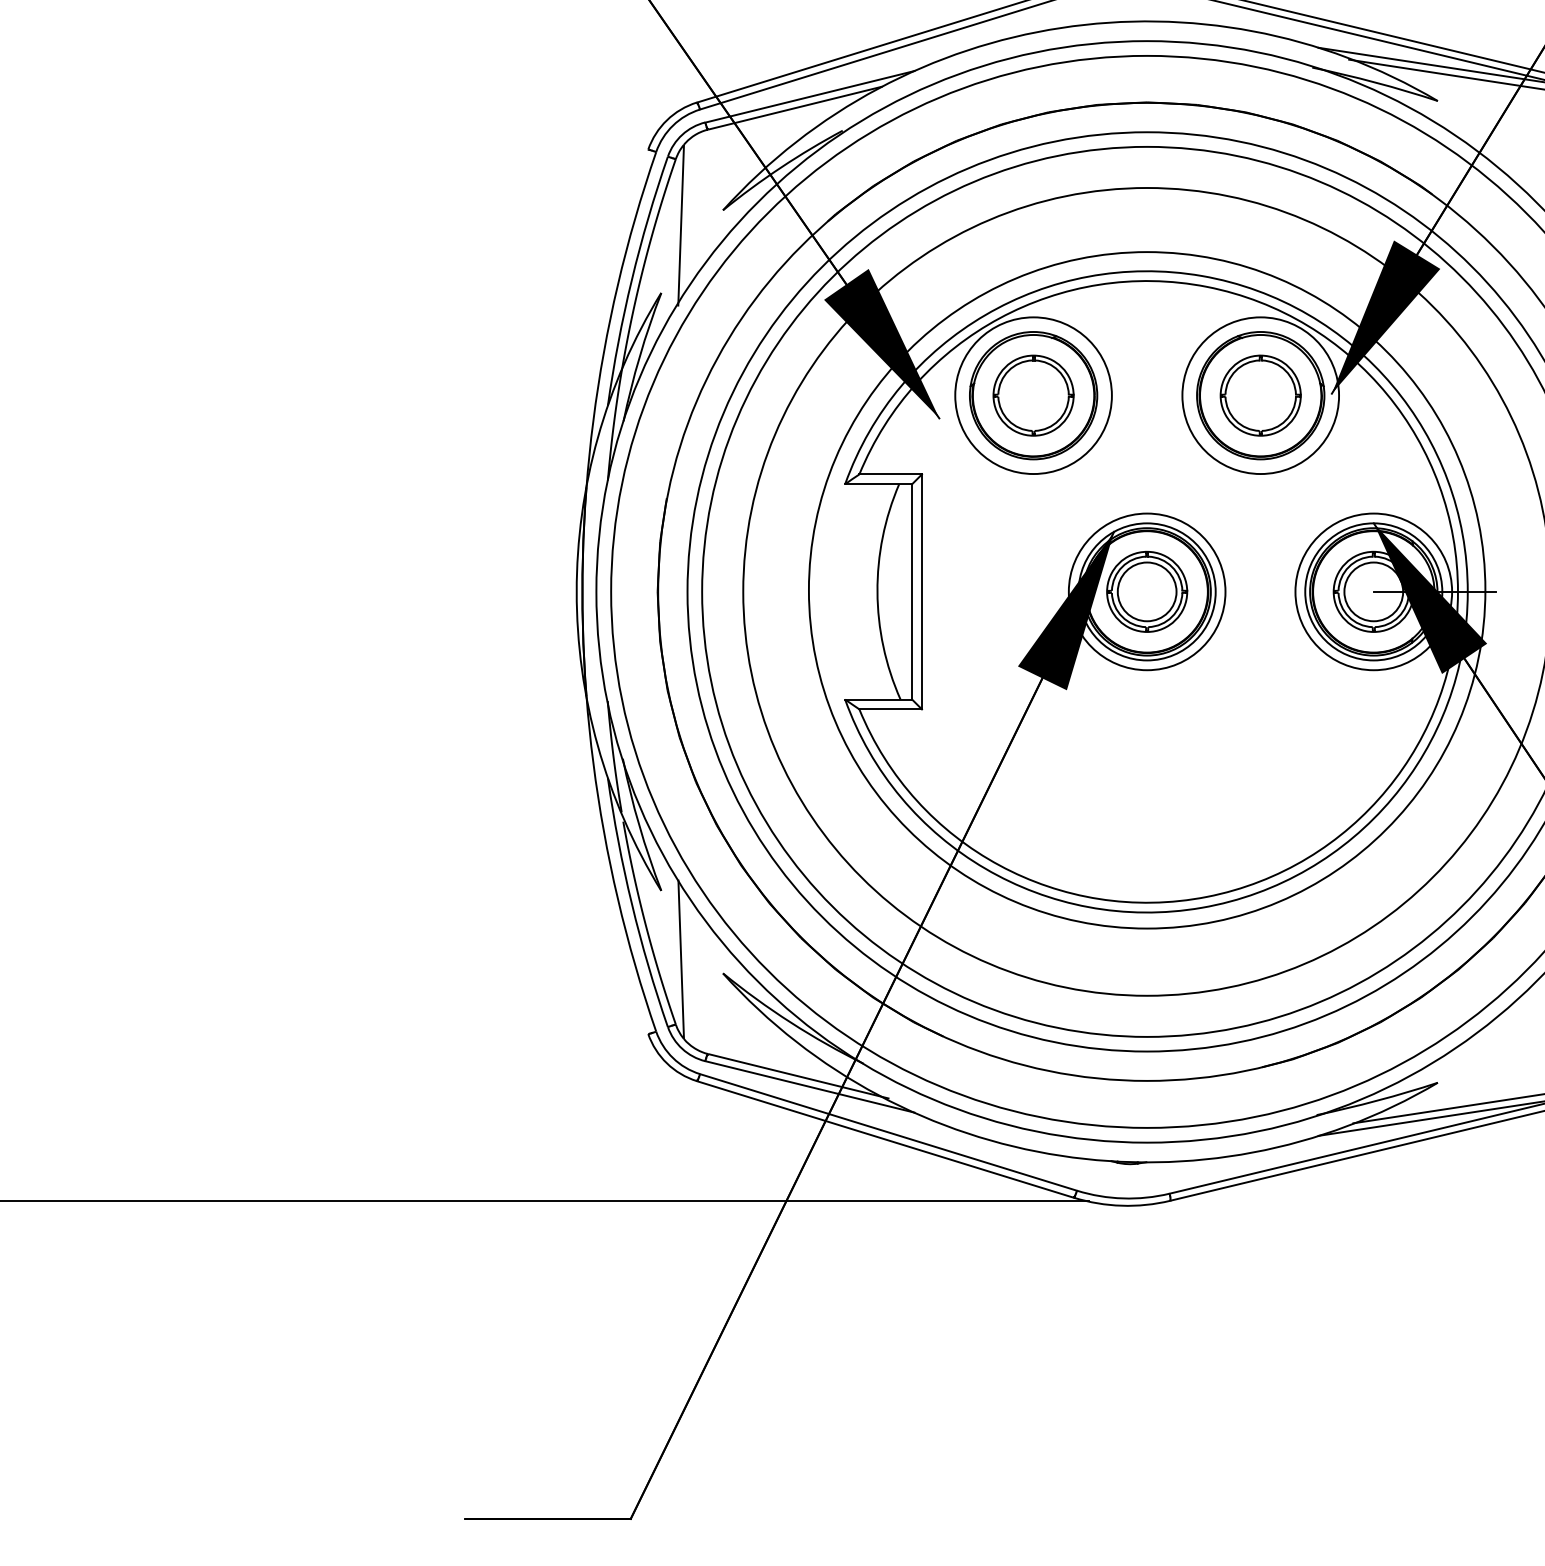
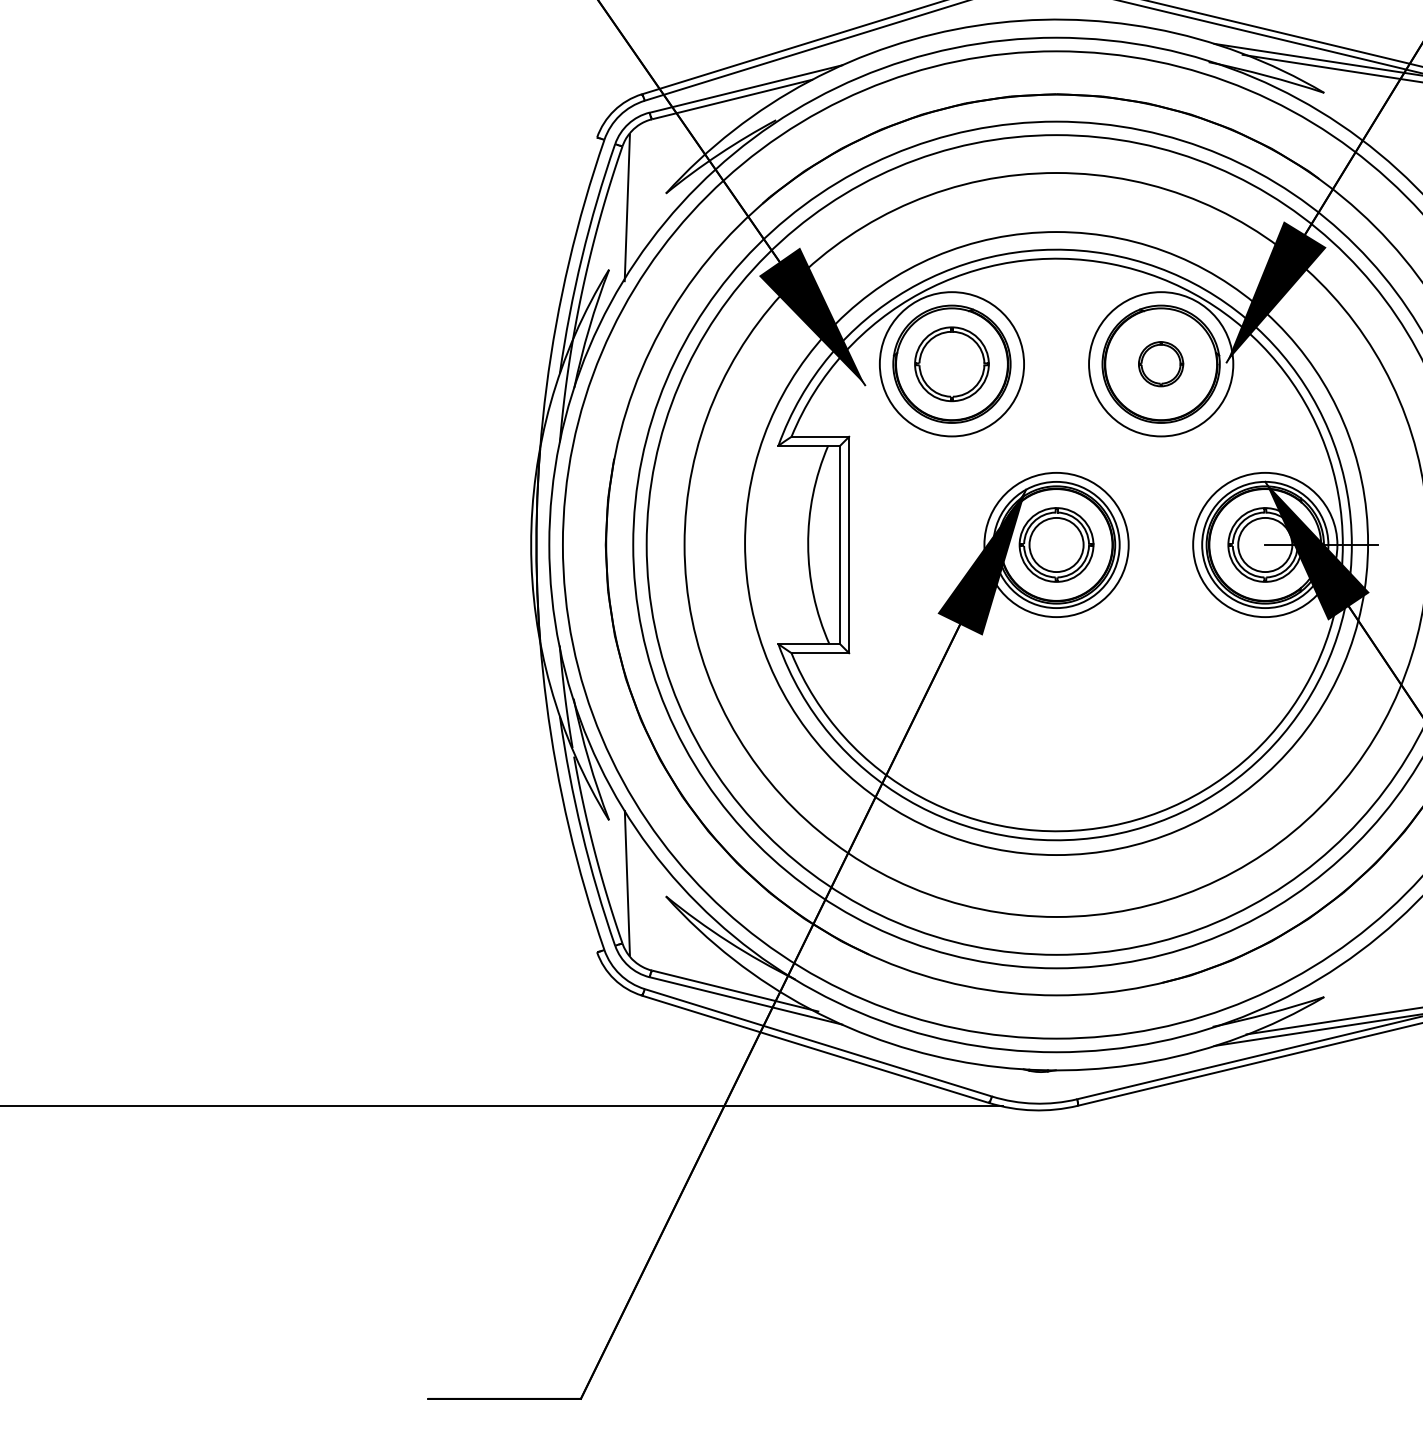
part: (1260, 395) -> (1160, 364), size x0.6

